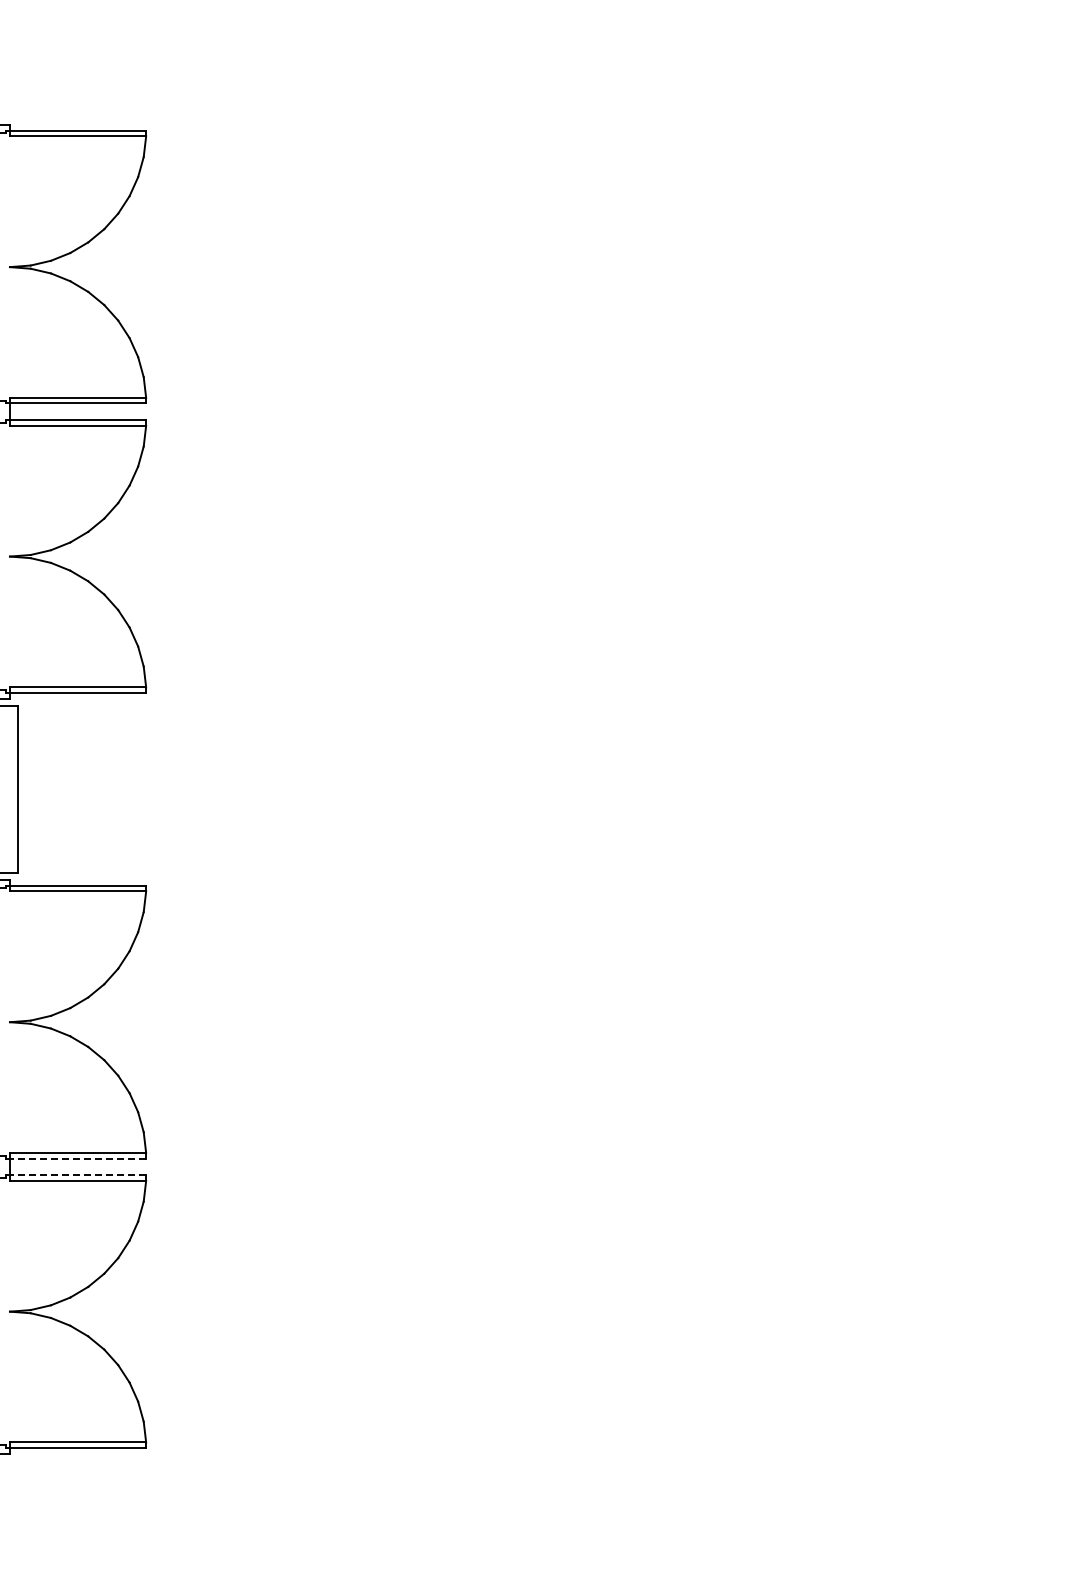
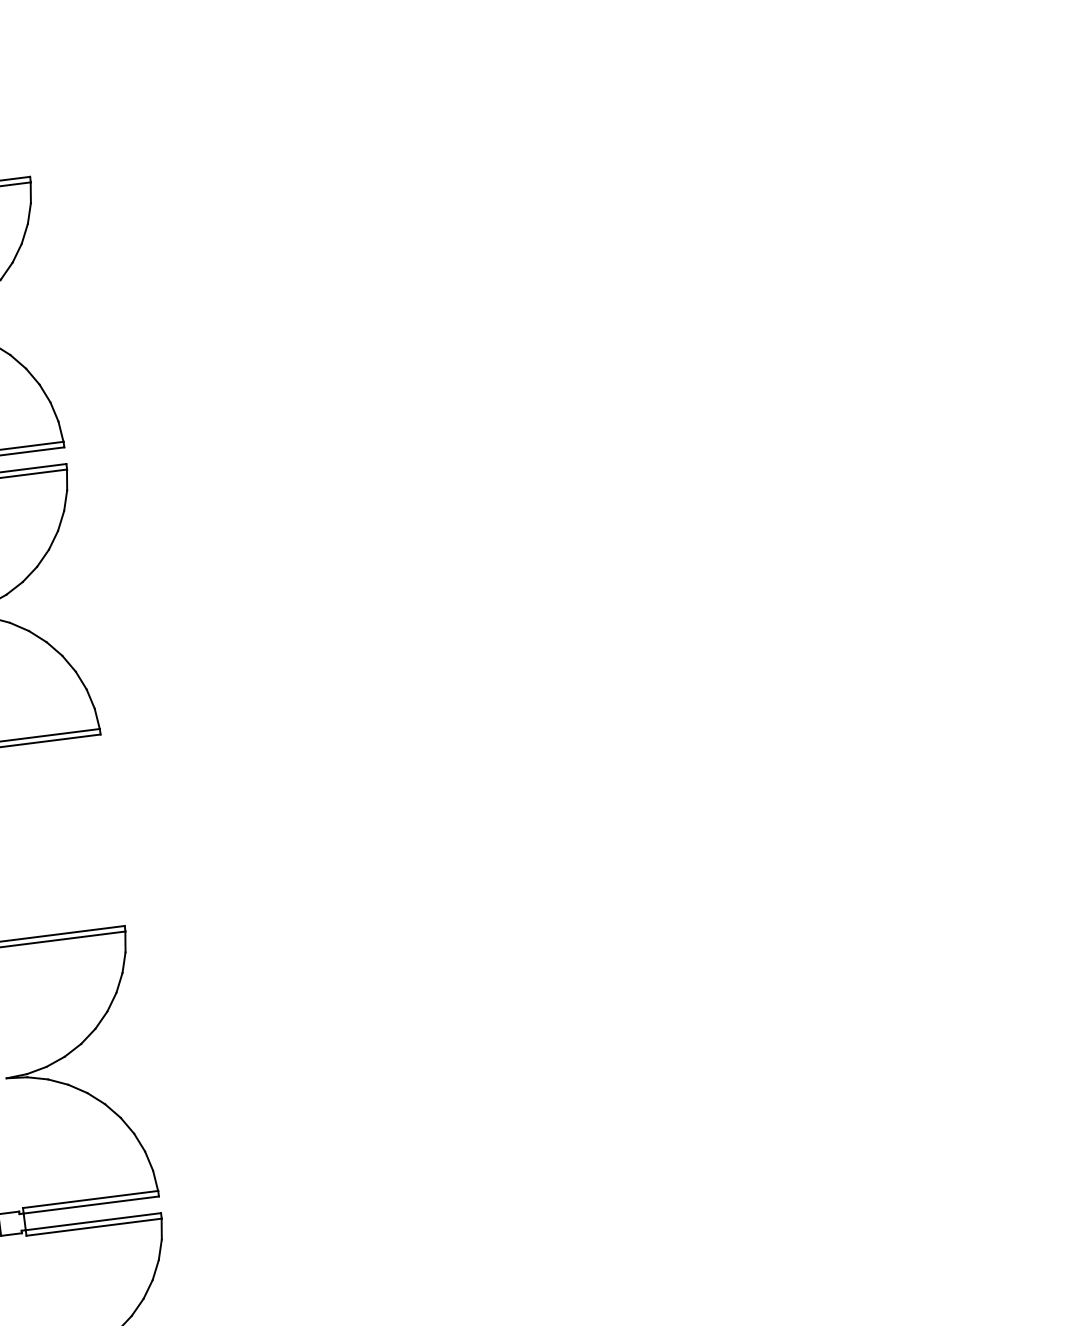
line: (77, 1158) -> (90, 1205), dashed -> solid
line: (77, 1175) -> (92, 1221), dashed -> solid

